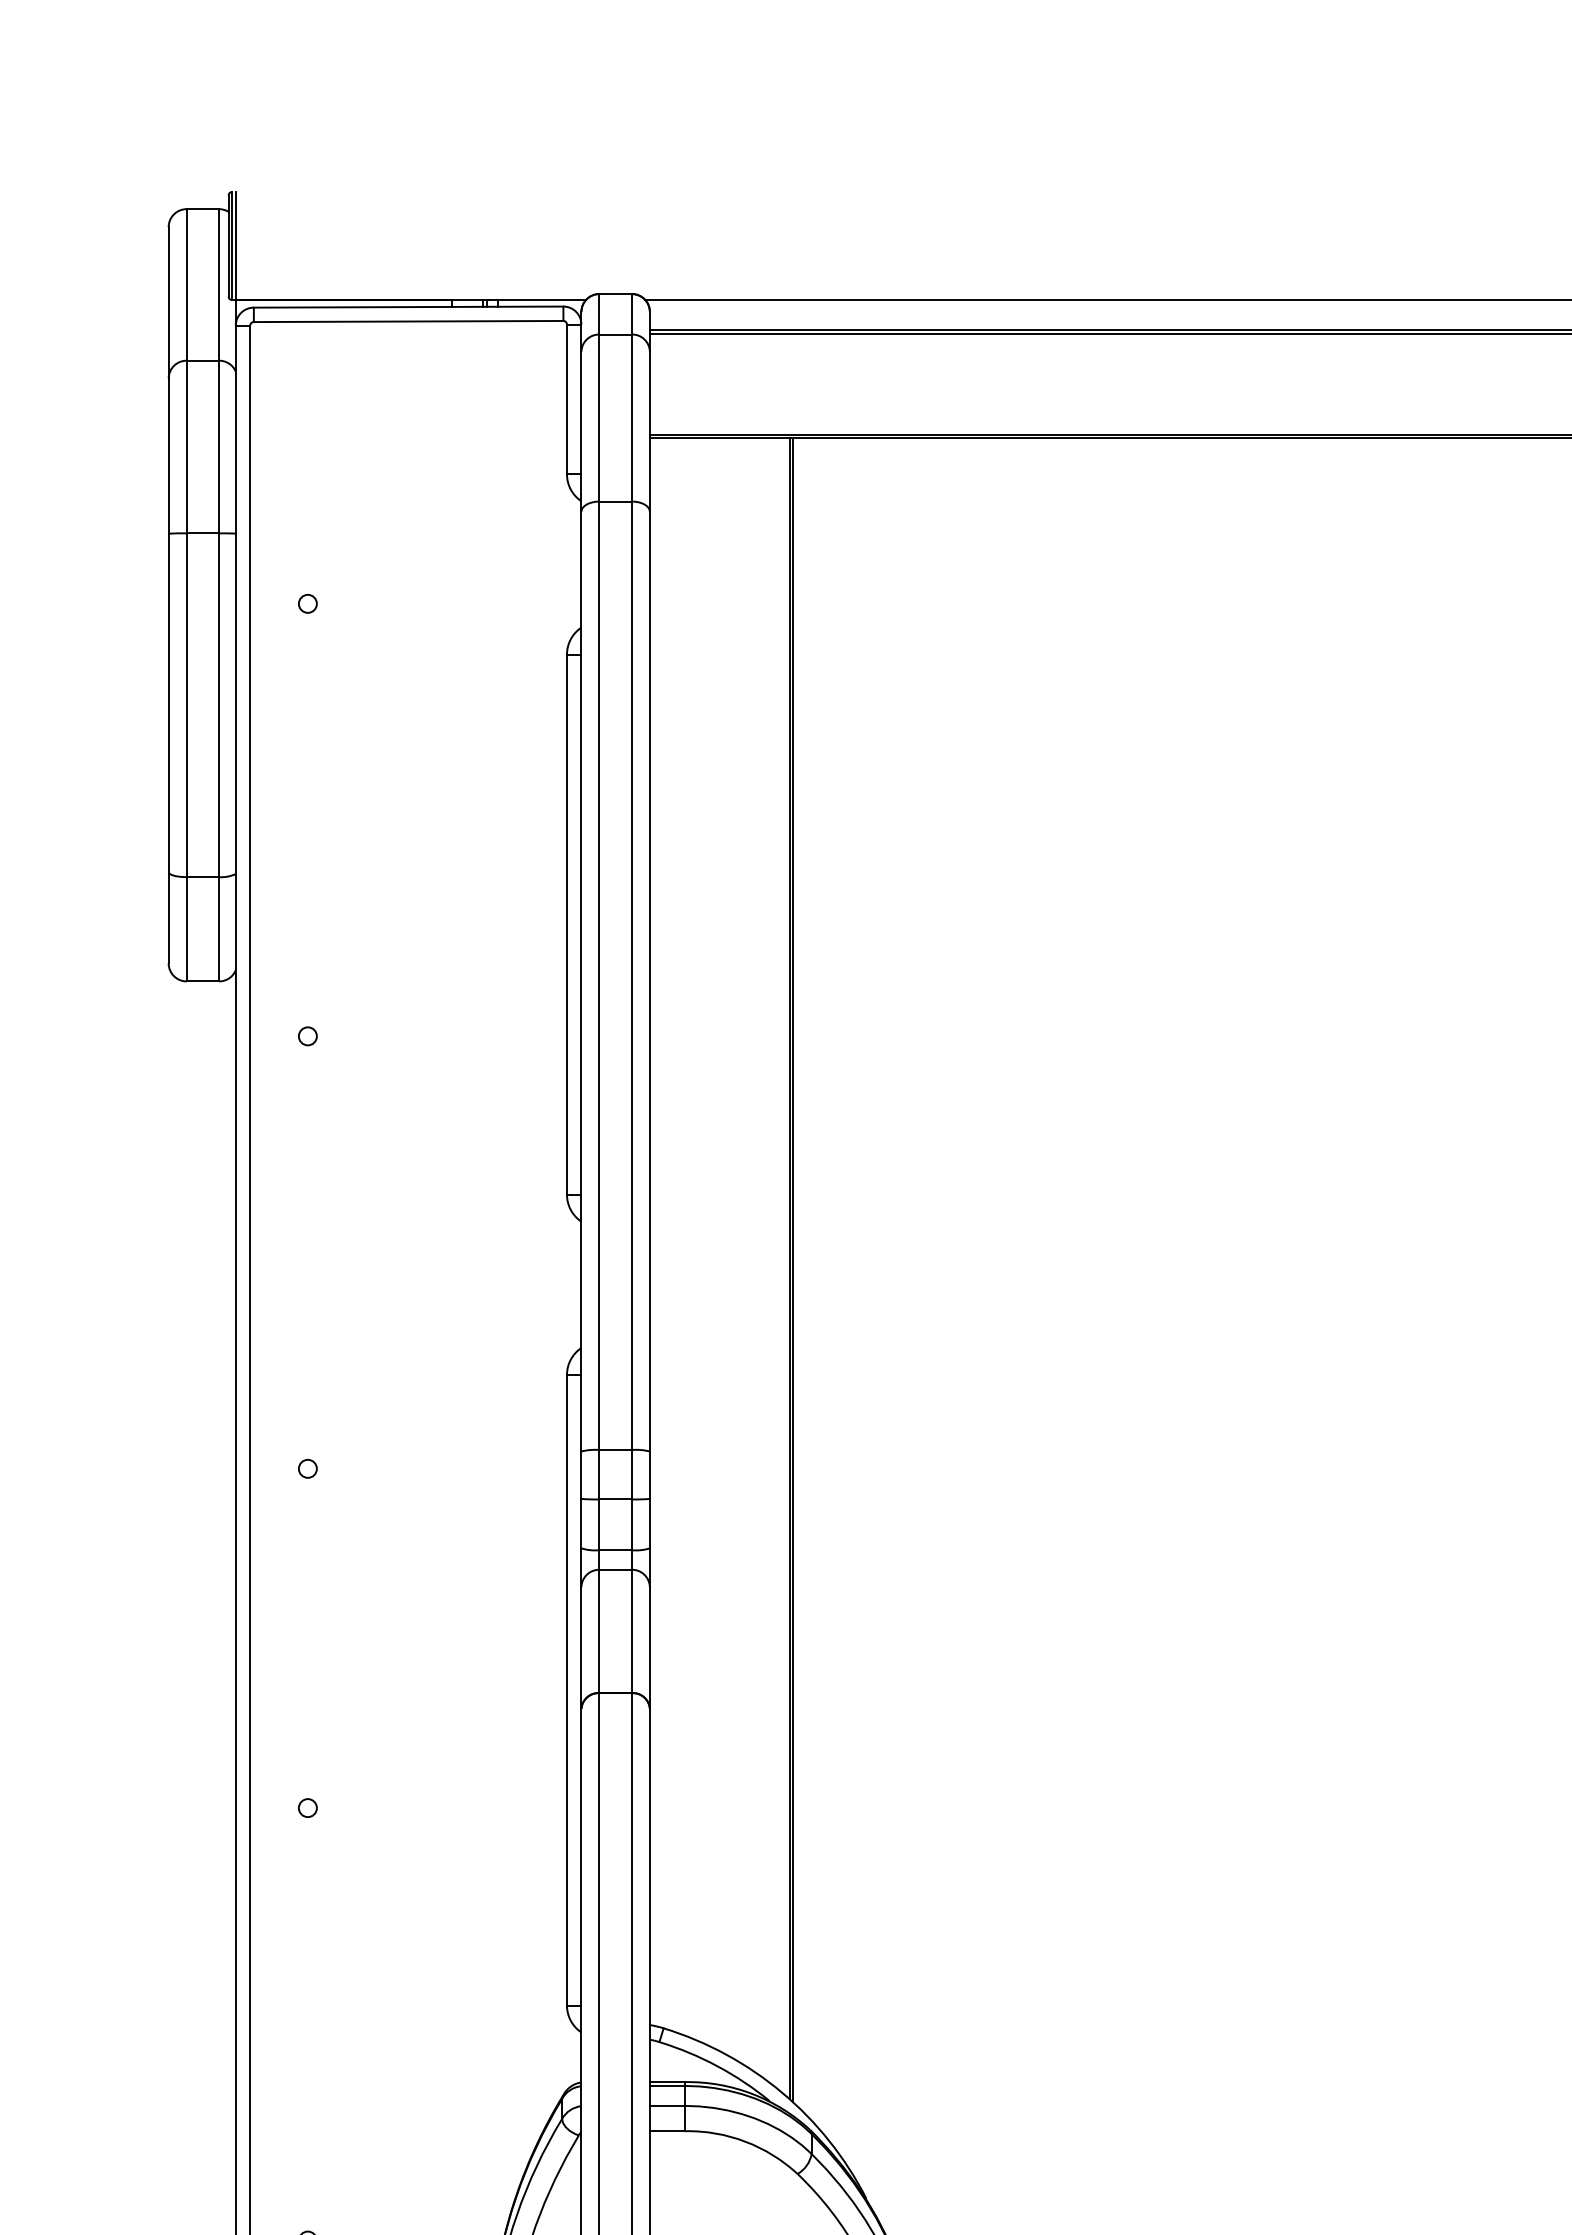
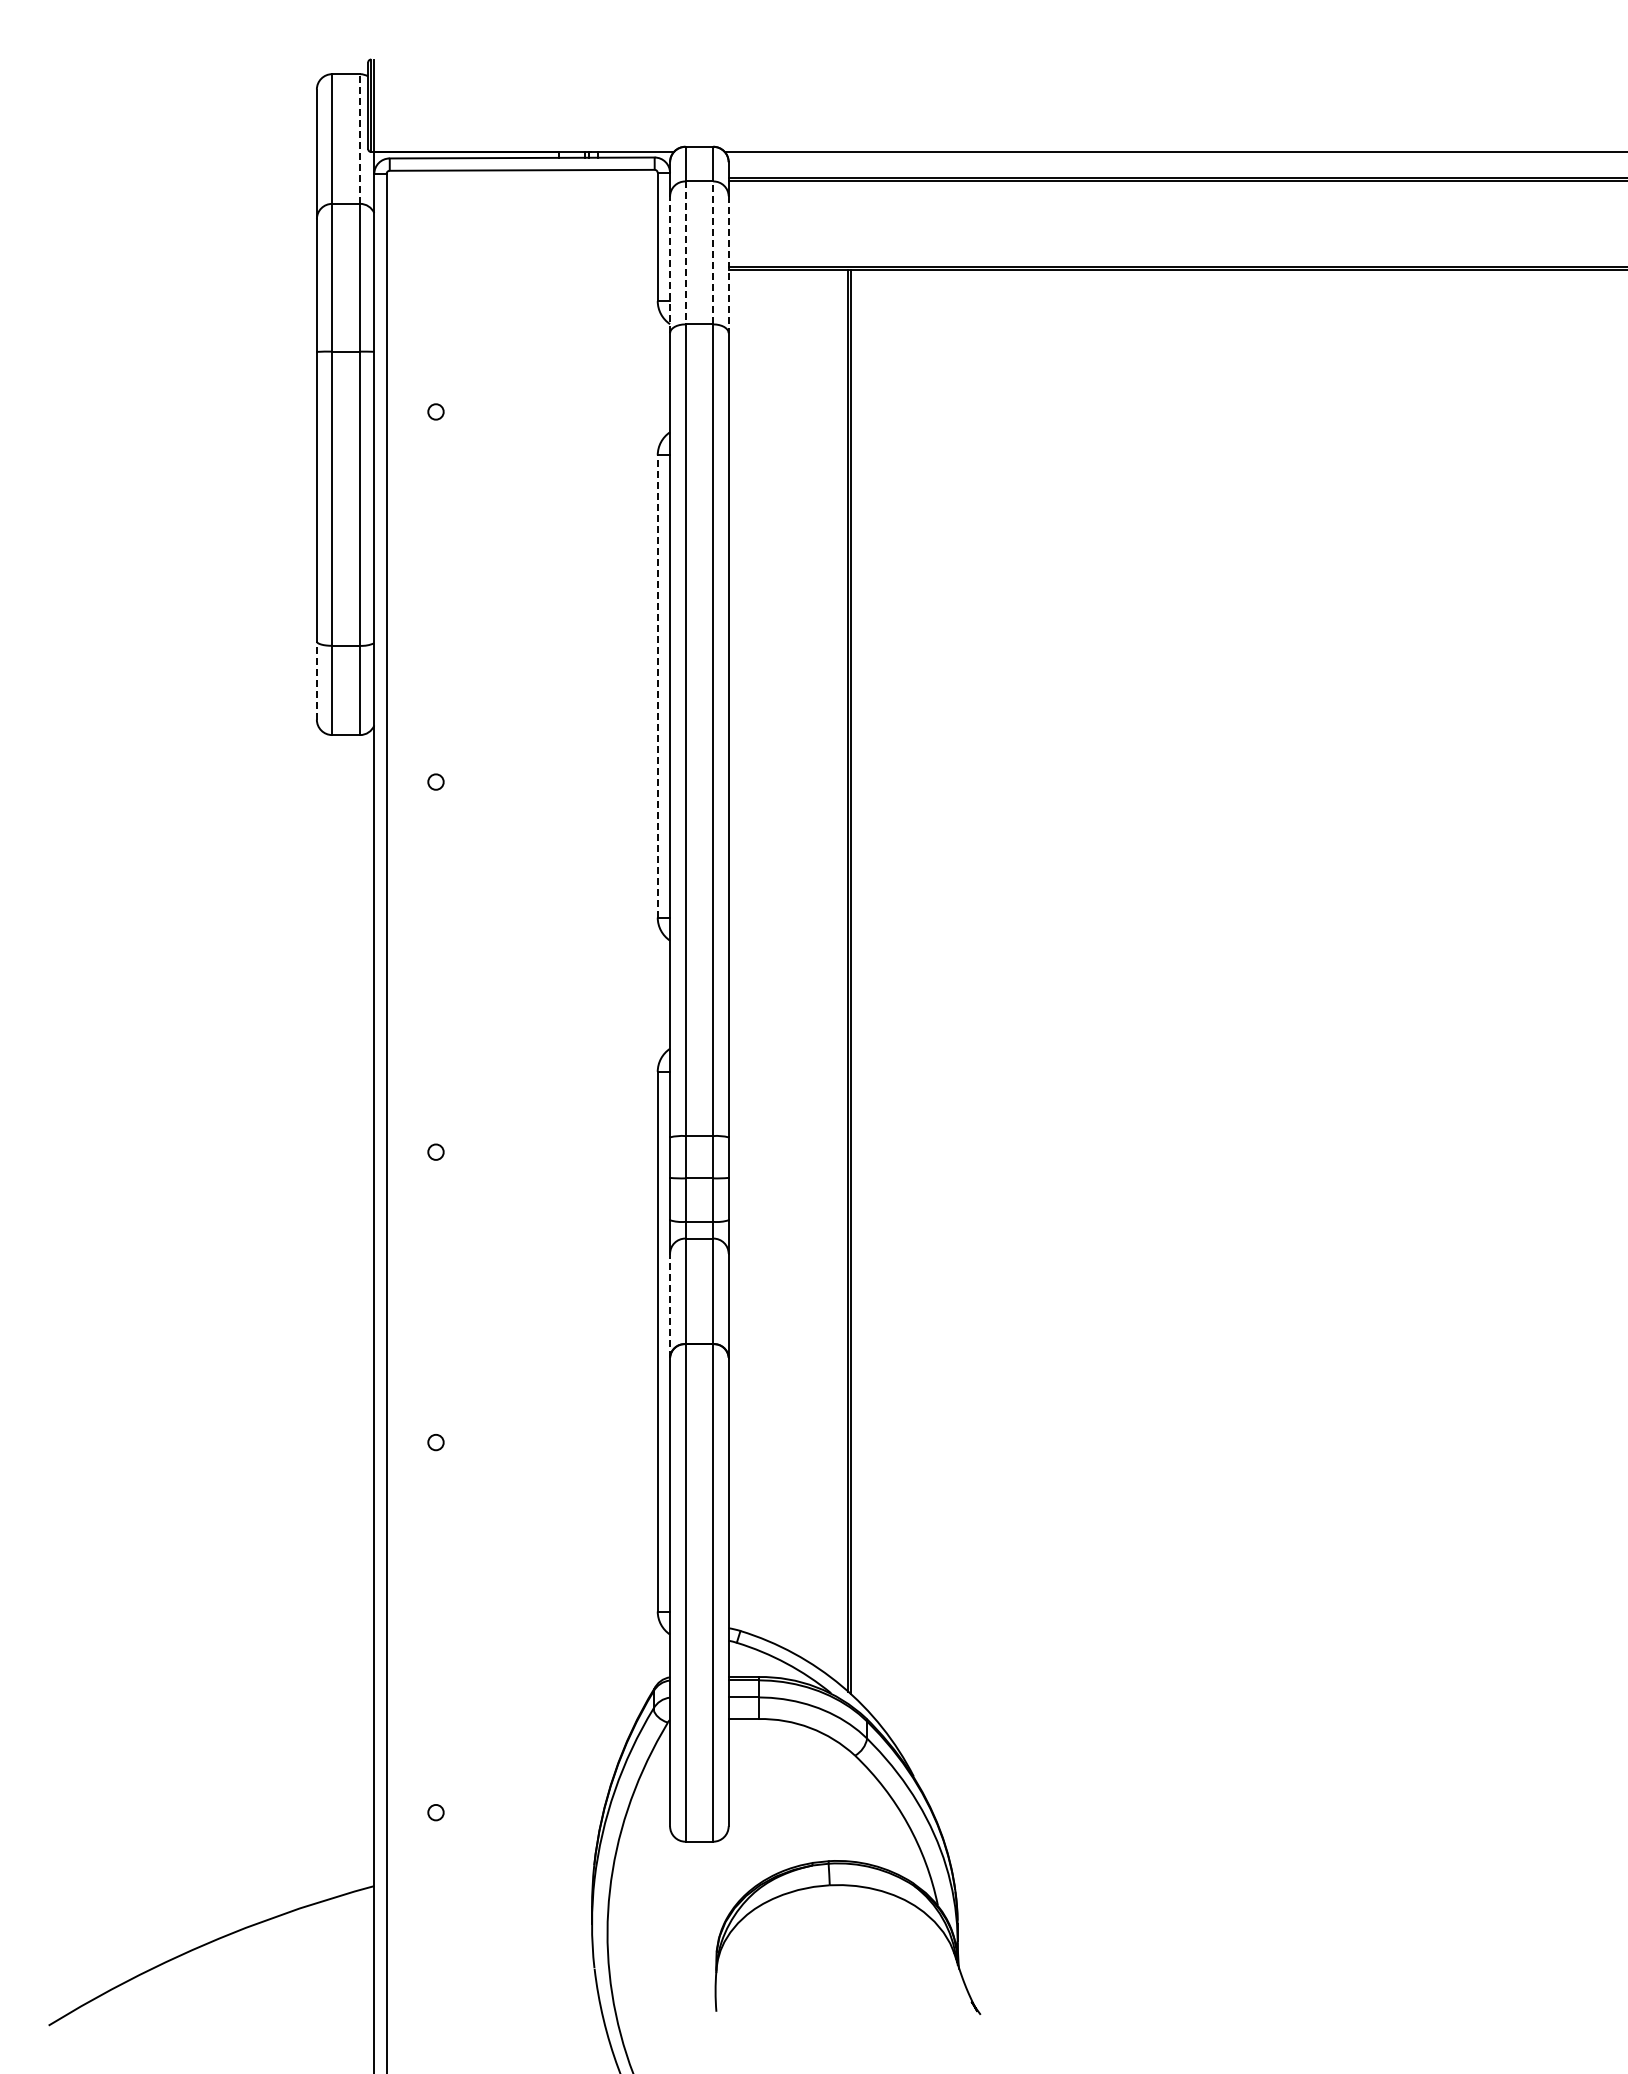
line: (219, 285) -> (360, 139), solid -> dashed
line: (632, 417) -> (713, 252), solid -> dashed
line: (599, 418) -> (685, 253), solid -> dashed
line: (581, 431) -> (670, 264), solid -> dashed
line: (649, 432) -> (728, 265), solid -> dashed
line: (168, 917) -> (316, 680), solid -> dashed
line: (566, 923) -> (657, 685), solid -> dashed
line: (581, 1647) -> (670, 1305), solid -> dashed

